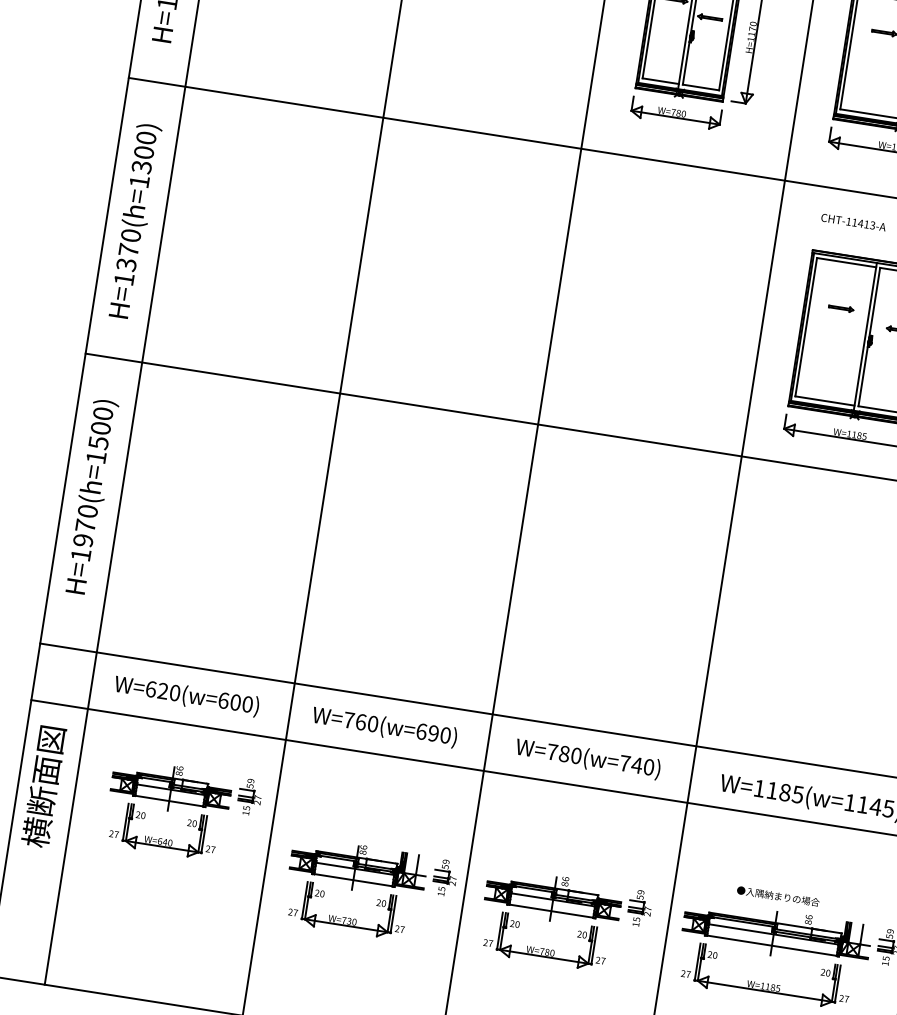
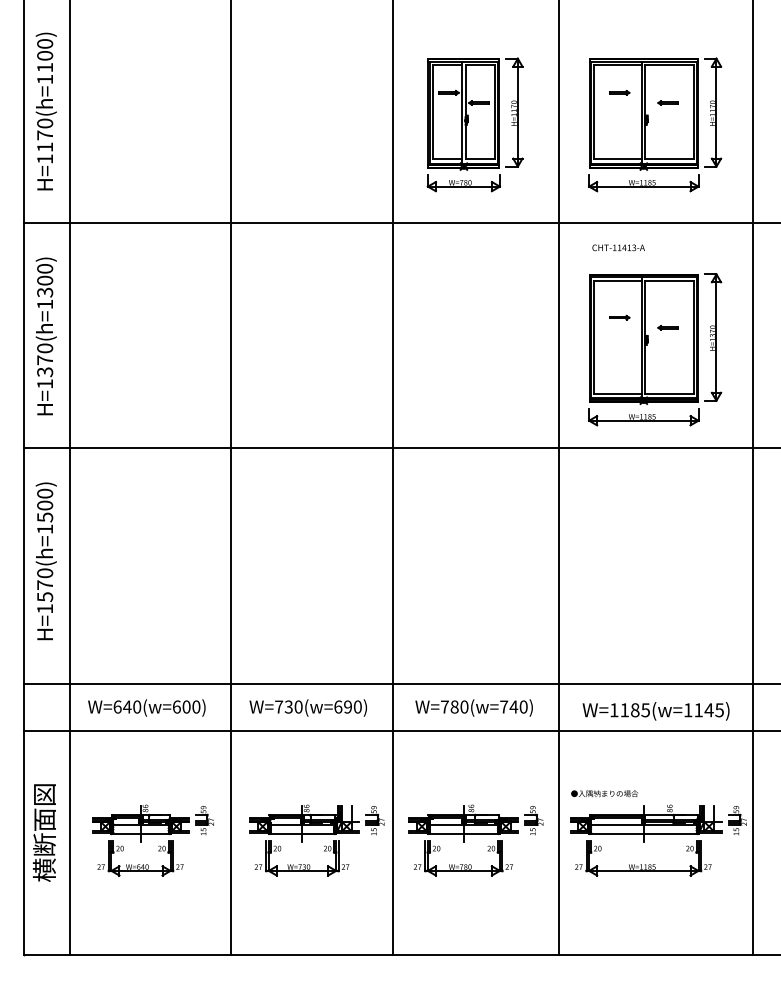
text: (83, 541) -> (45, 597), H=1970(h=1500) -> H=1570(h=1500)
text: (163, 690) -> (127, 706), W=620(w=600) -> W=640(w=600)
text: (360, 721) -> (288, 706), W=760(w=690) -> W=730(w=690)
text: (42, 785) -> (43, 832), moved
part: (182, 811) -> (152, 840), moved
text: (778, 896) -> (604, 793), moved

